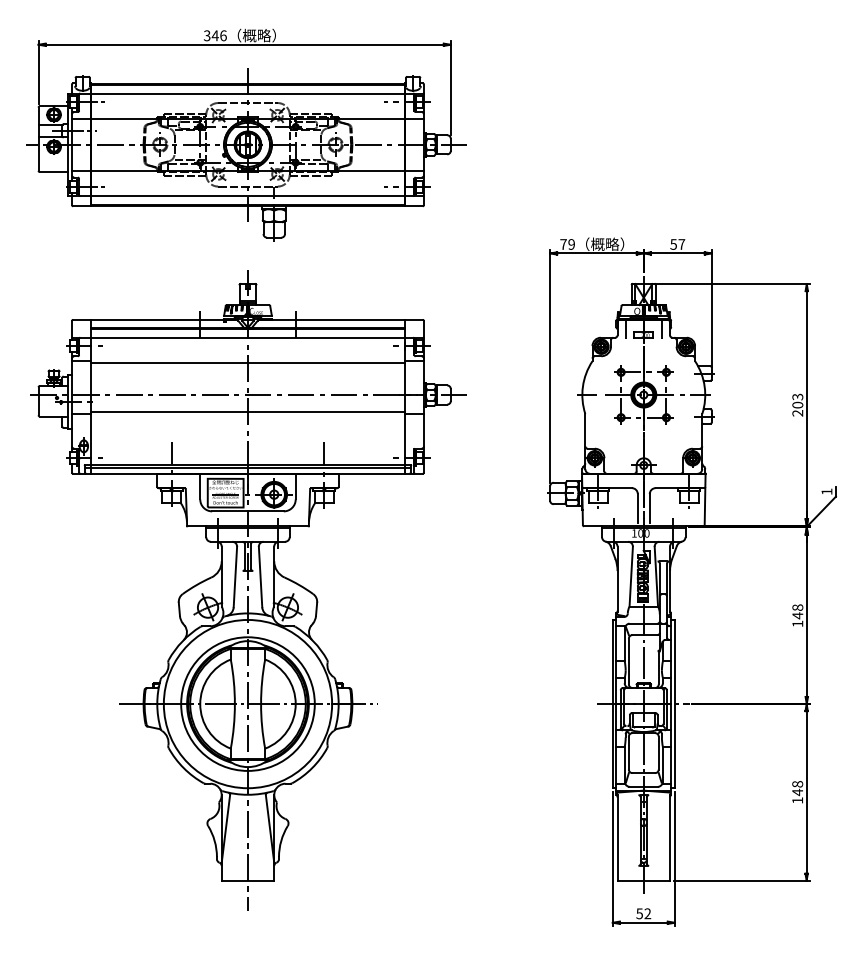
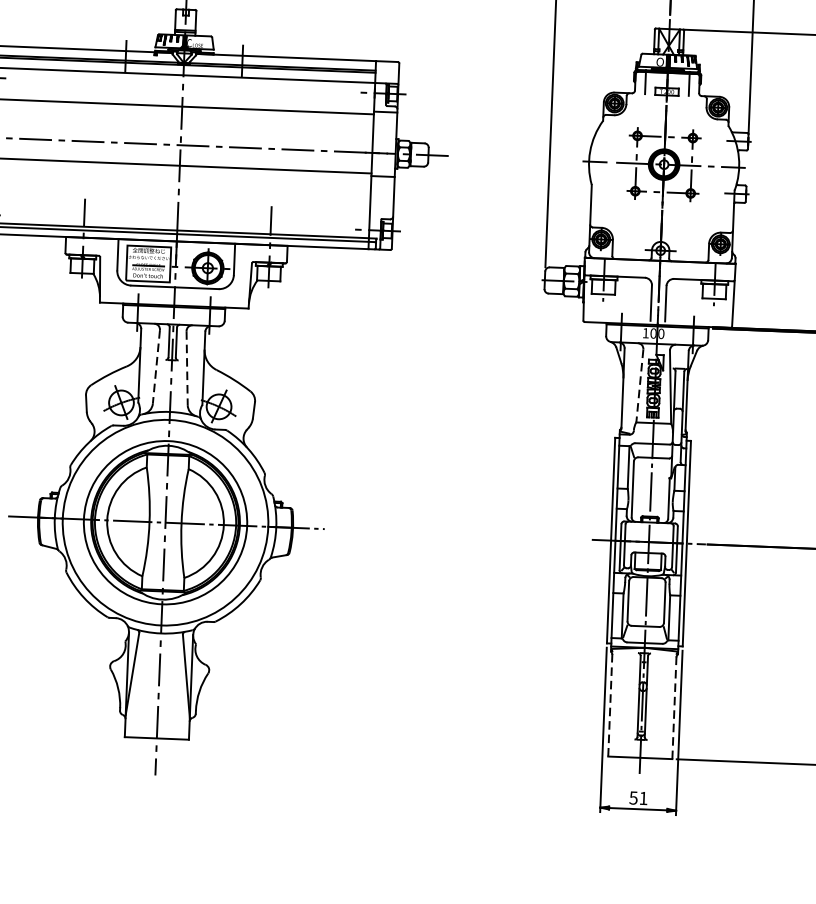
line: (631, 576) -> (640, 385), solid -> dashed
line: (235, 577) -> (156, 367), solid -> dashed
line: (260, 577) -> (187, 368), solid -> dashed
line: (617, 838) -> (610, 704), solid -> dashed
line: (670, 838) -> (674, 707), solid -> dashed
text: (647, 913) -> (643, 798), 52 -> 51

